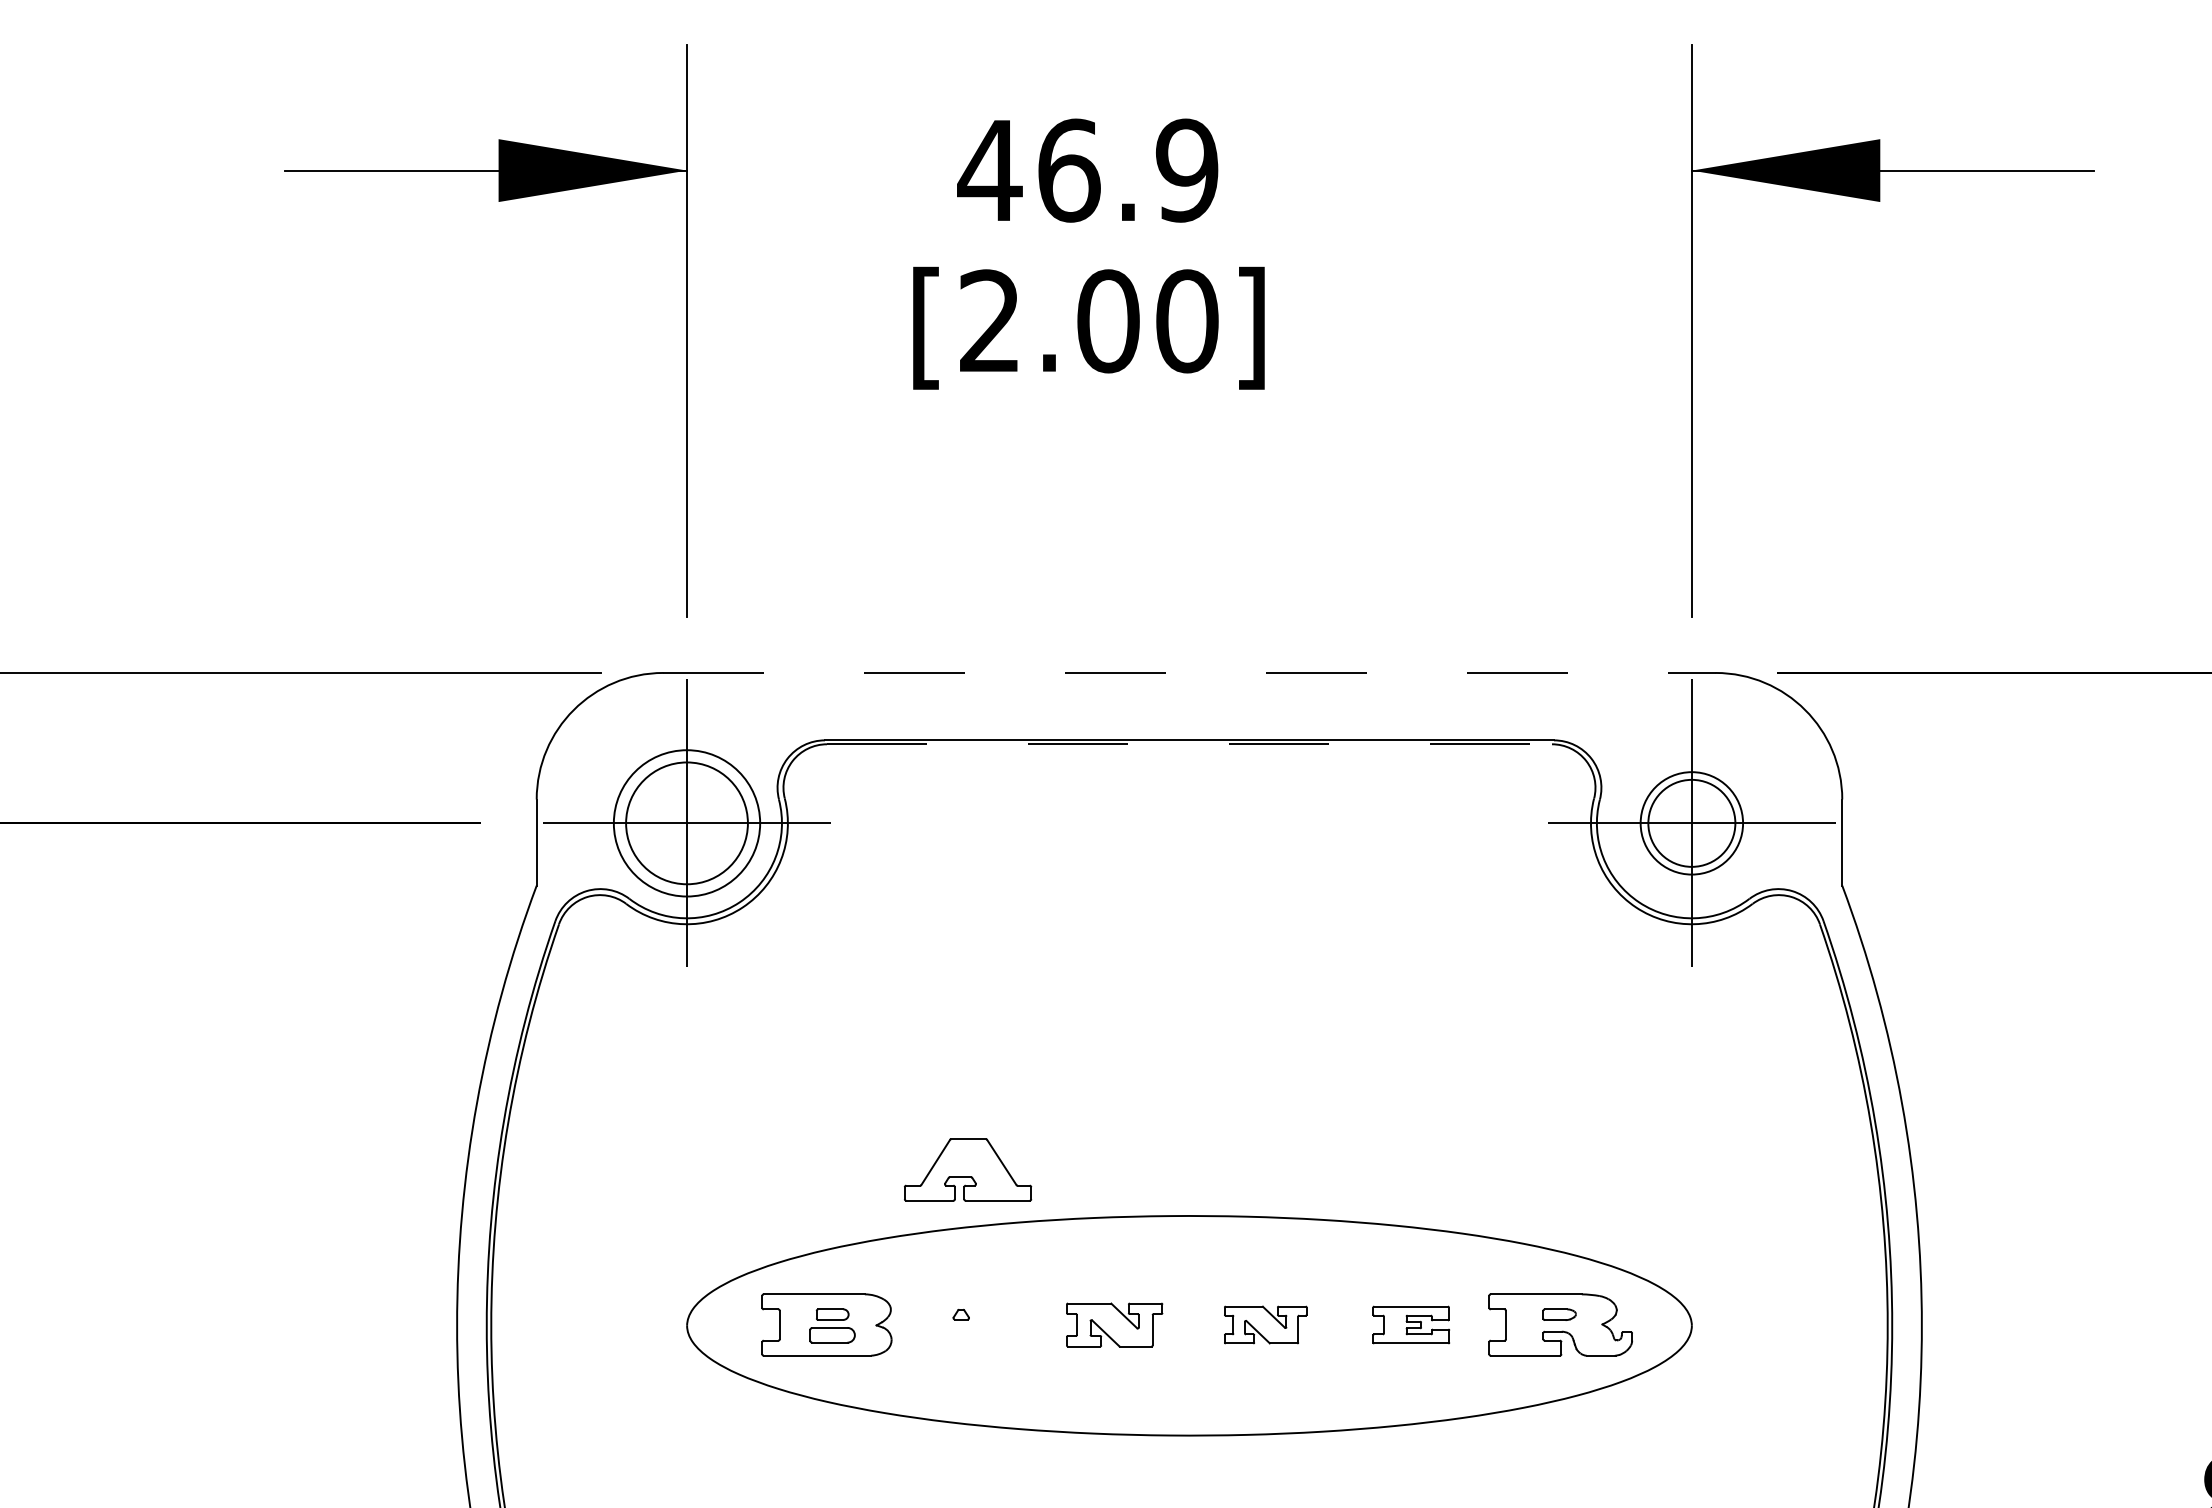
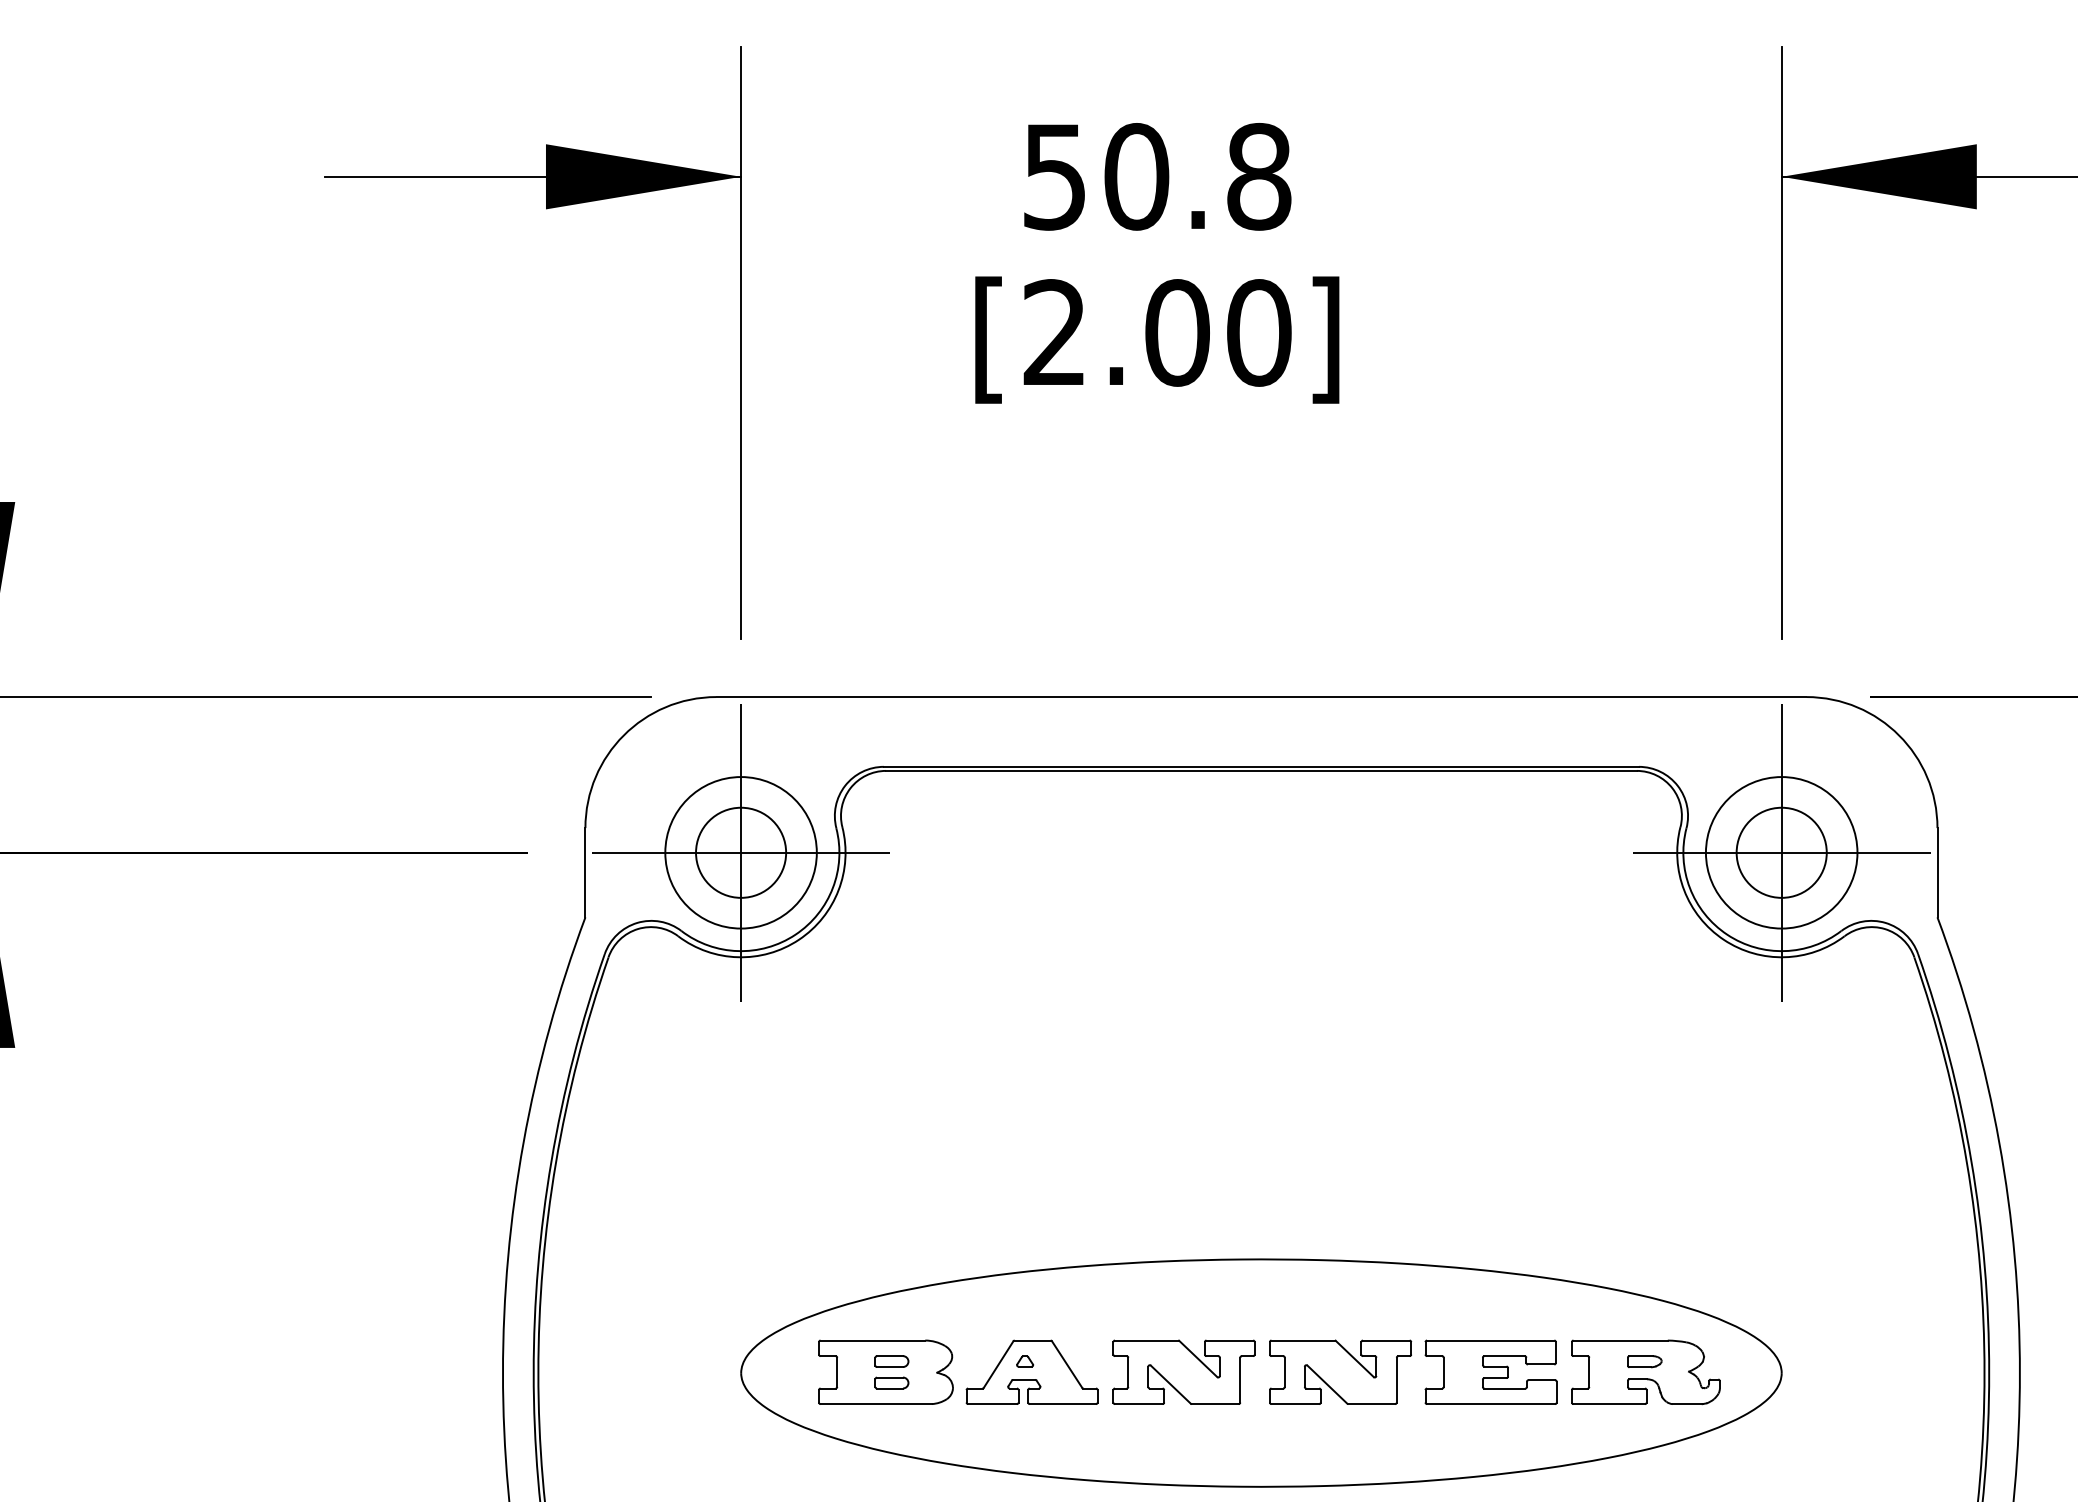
text: (1087, 170) -> (1155, 176), 46.9 -> 50.8
line: (1189, 673) -> (1261, 697), dashed -> solid
line: (1189, 744) -> (1261, 771), dashed -> solid
circle: (686, 822) -> (740, 851), size x0.71
circle: (1691, 823) -> (1781, 852), size x1.43
part: (968, 1169) -> (1032, 1371), moved
part: (1114, 1324) -> (1183, 1371), size x1.43
part: (1265, 1324) -> (1340, 1371), size x1.67
part: (1411, 1324) -> (1491, 1371), size x1.67
part: (832, 1335) -> (891, 1383), size x0.71

